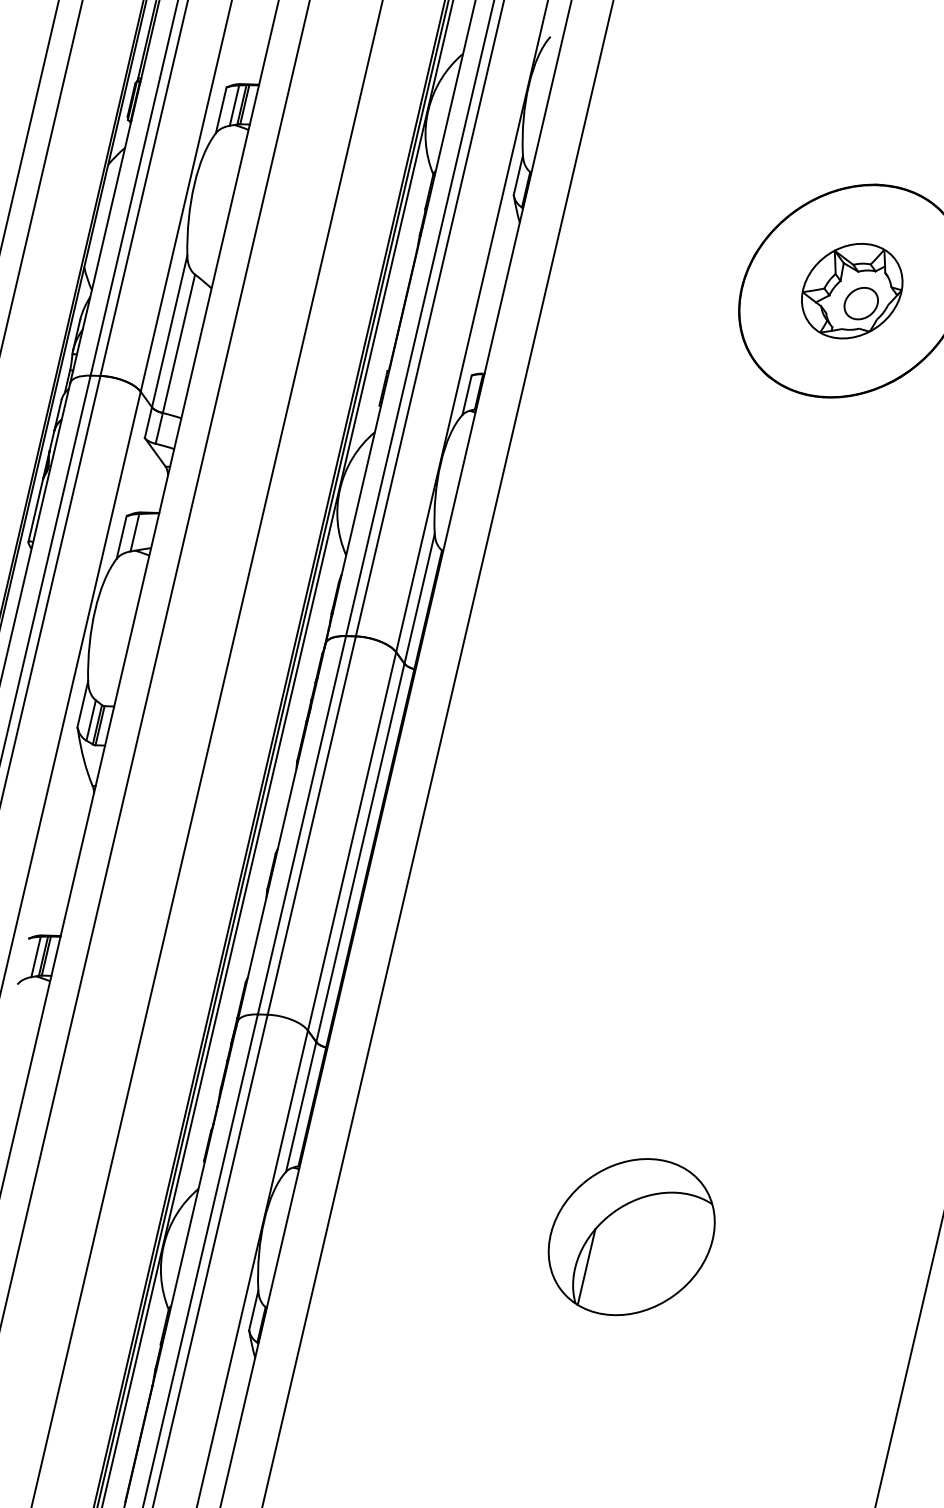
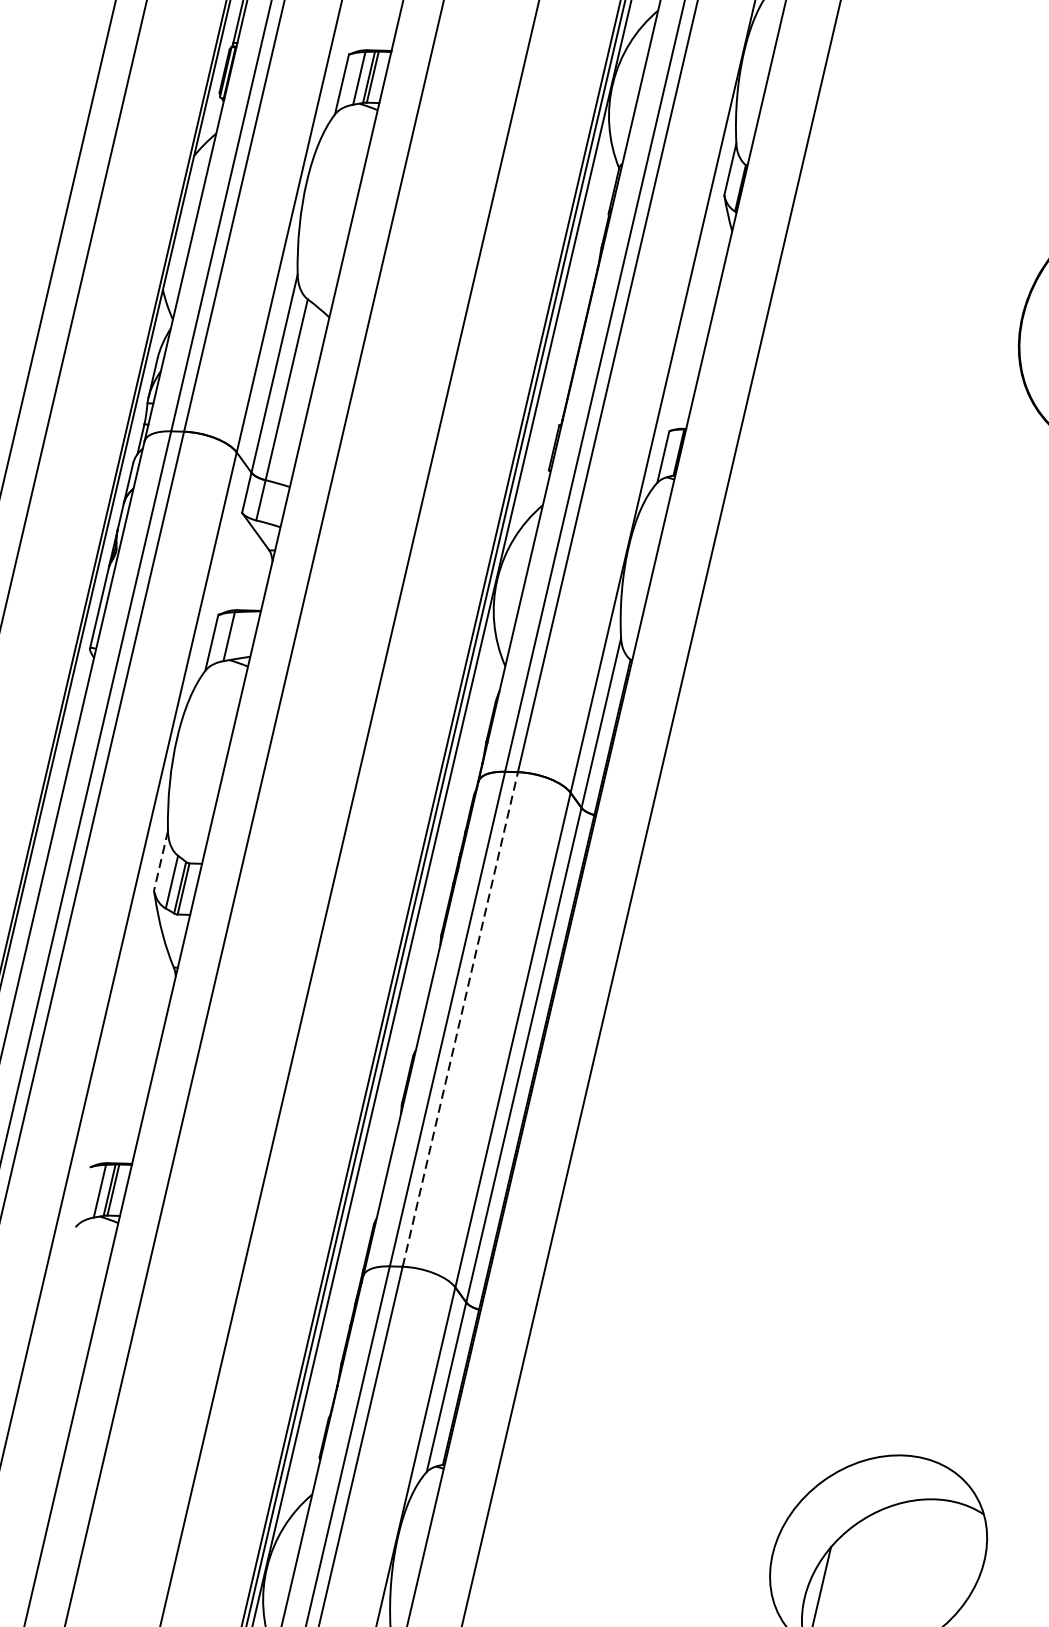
line: (82, 704) -> (160, 861), solid -> dashed
line: (311, 825) -> (459, 1019), solid -> dashed

